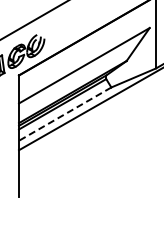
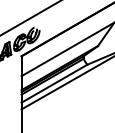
line: (64, 114) -> (53, 84), dashed -> solid

